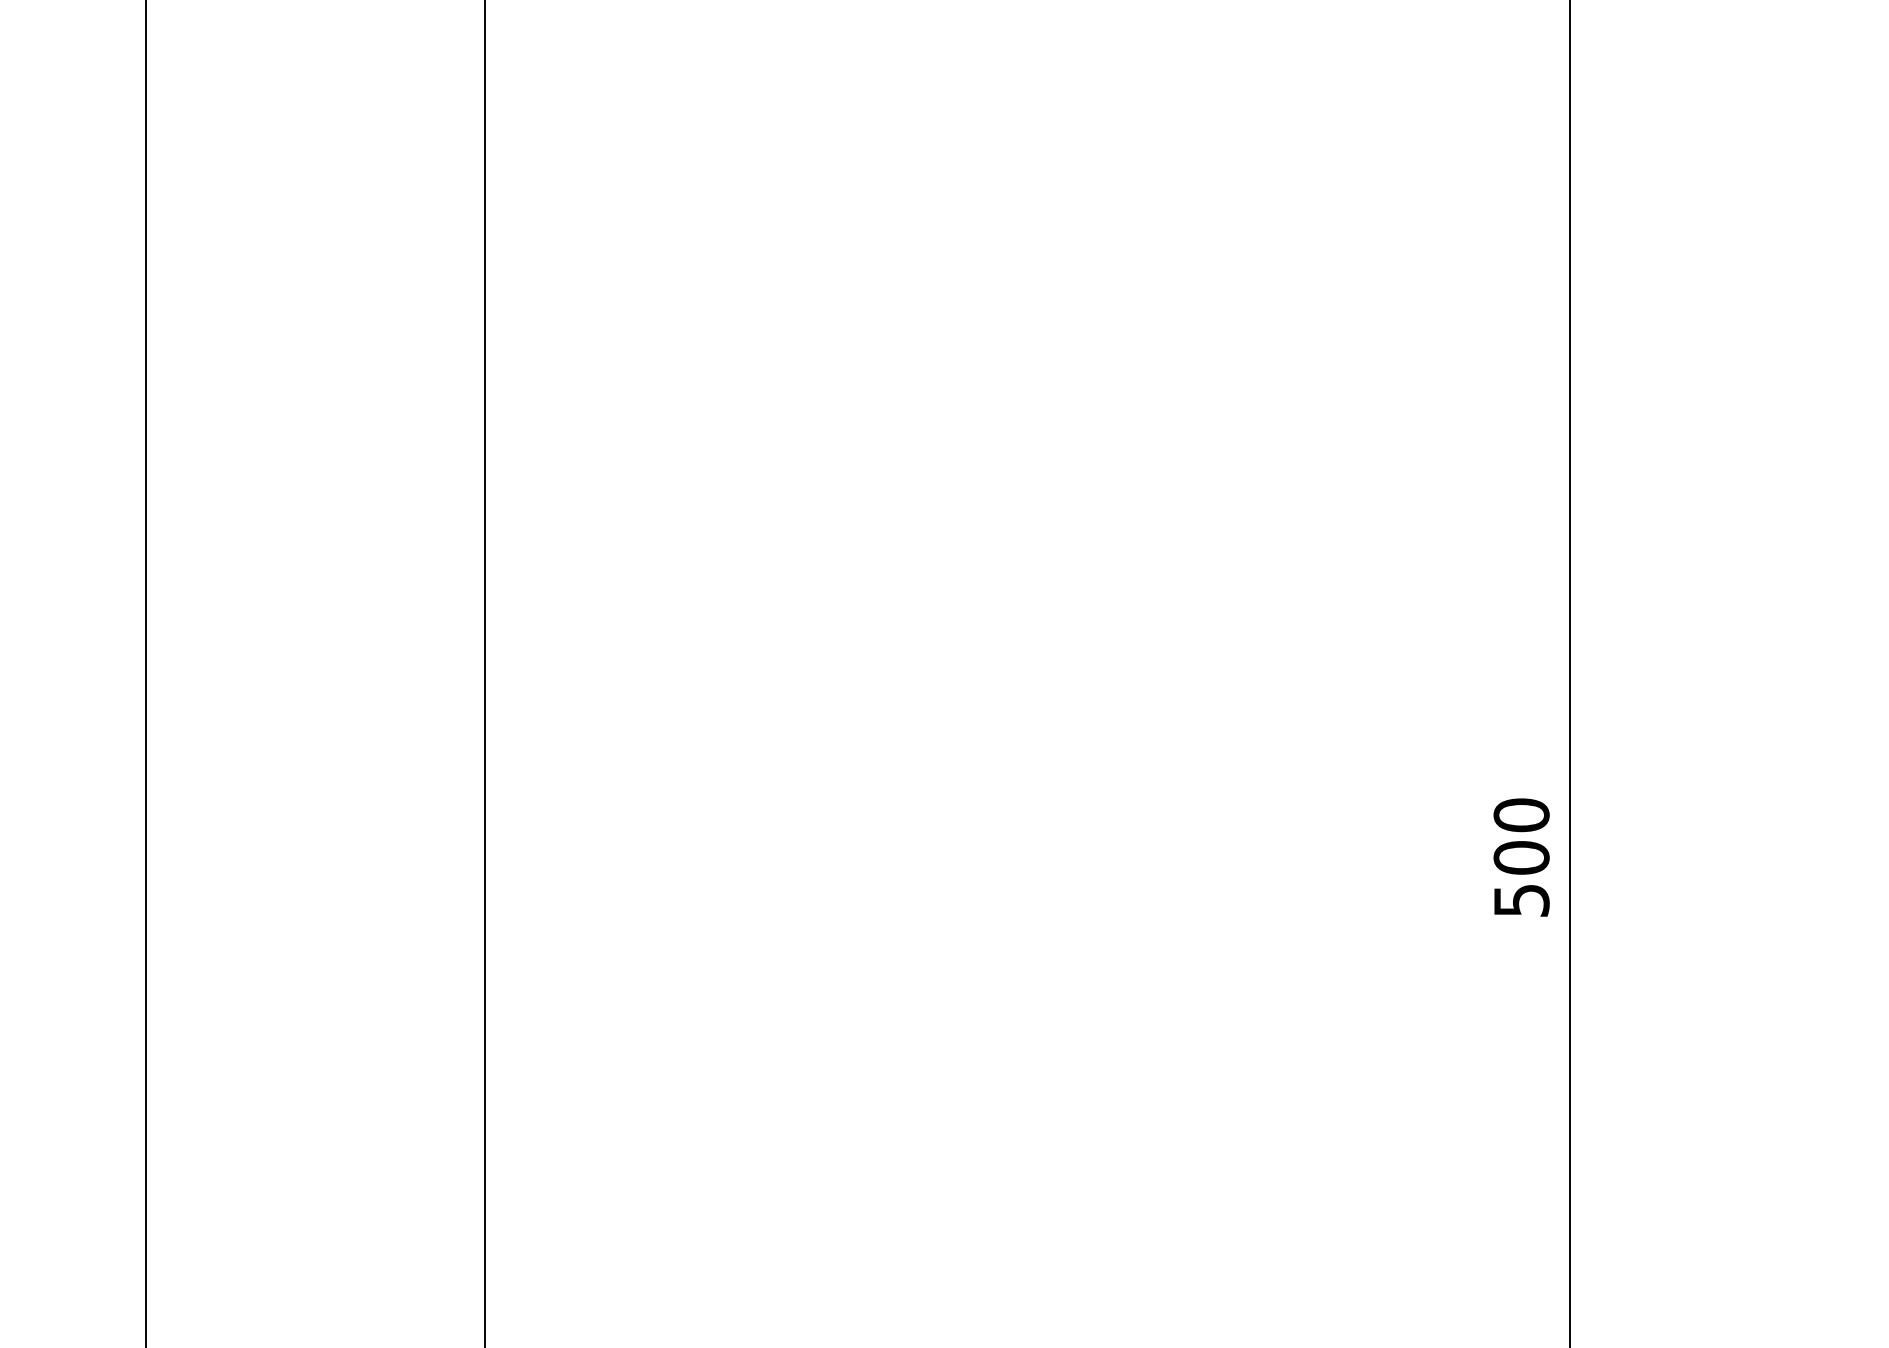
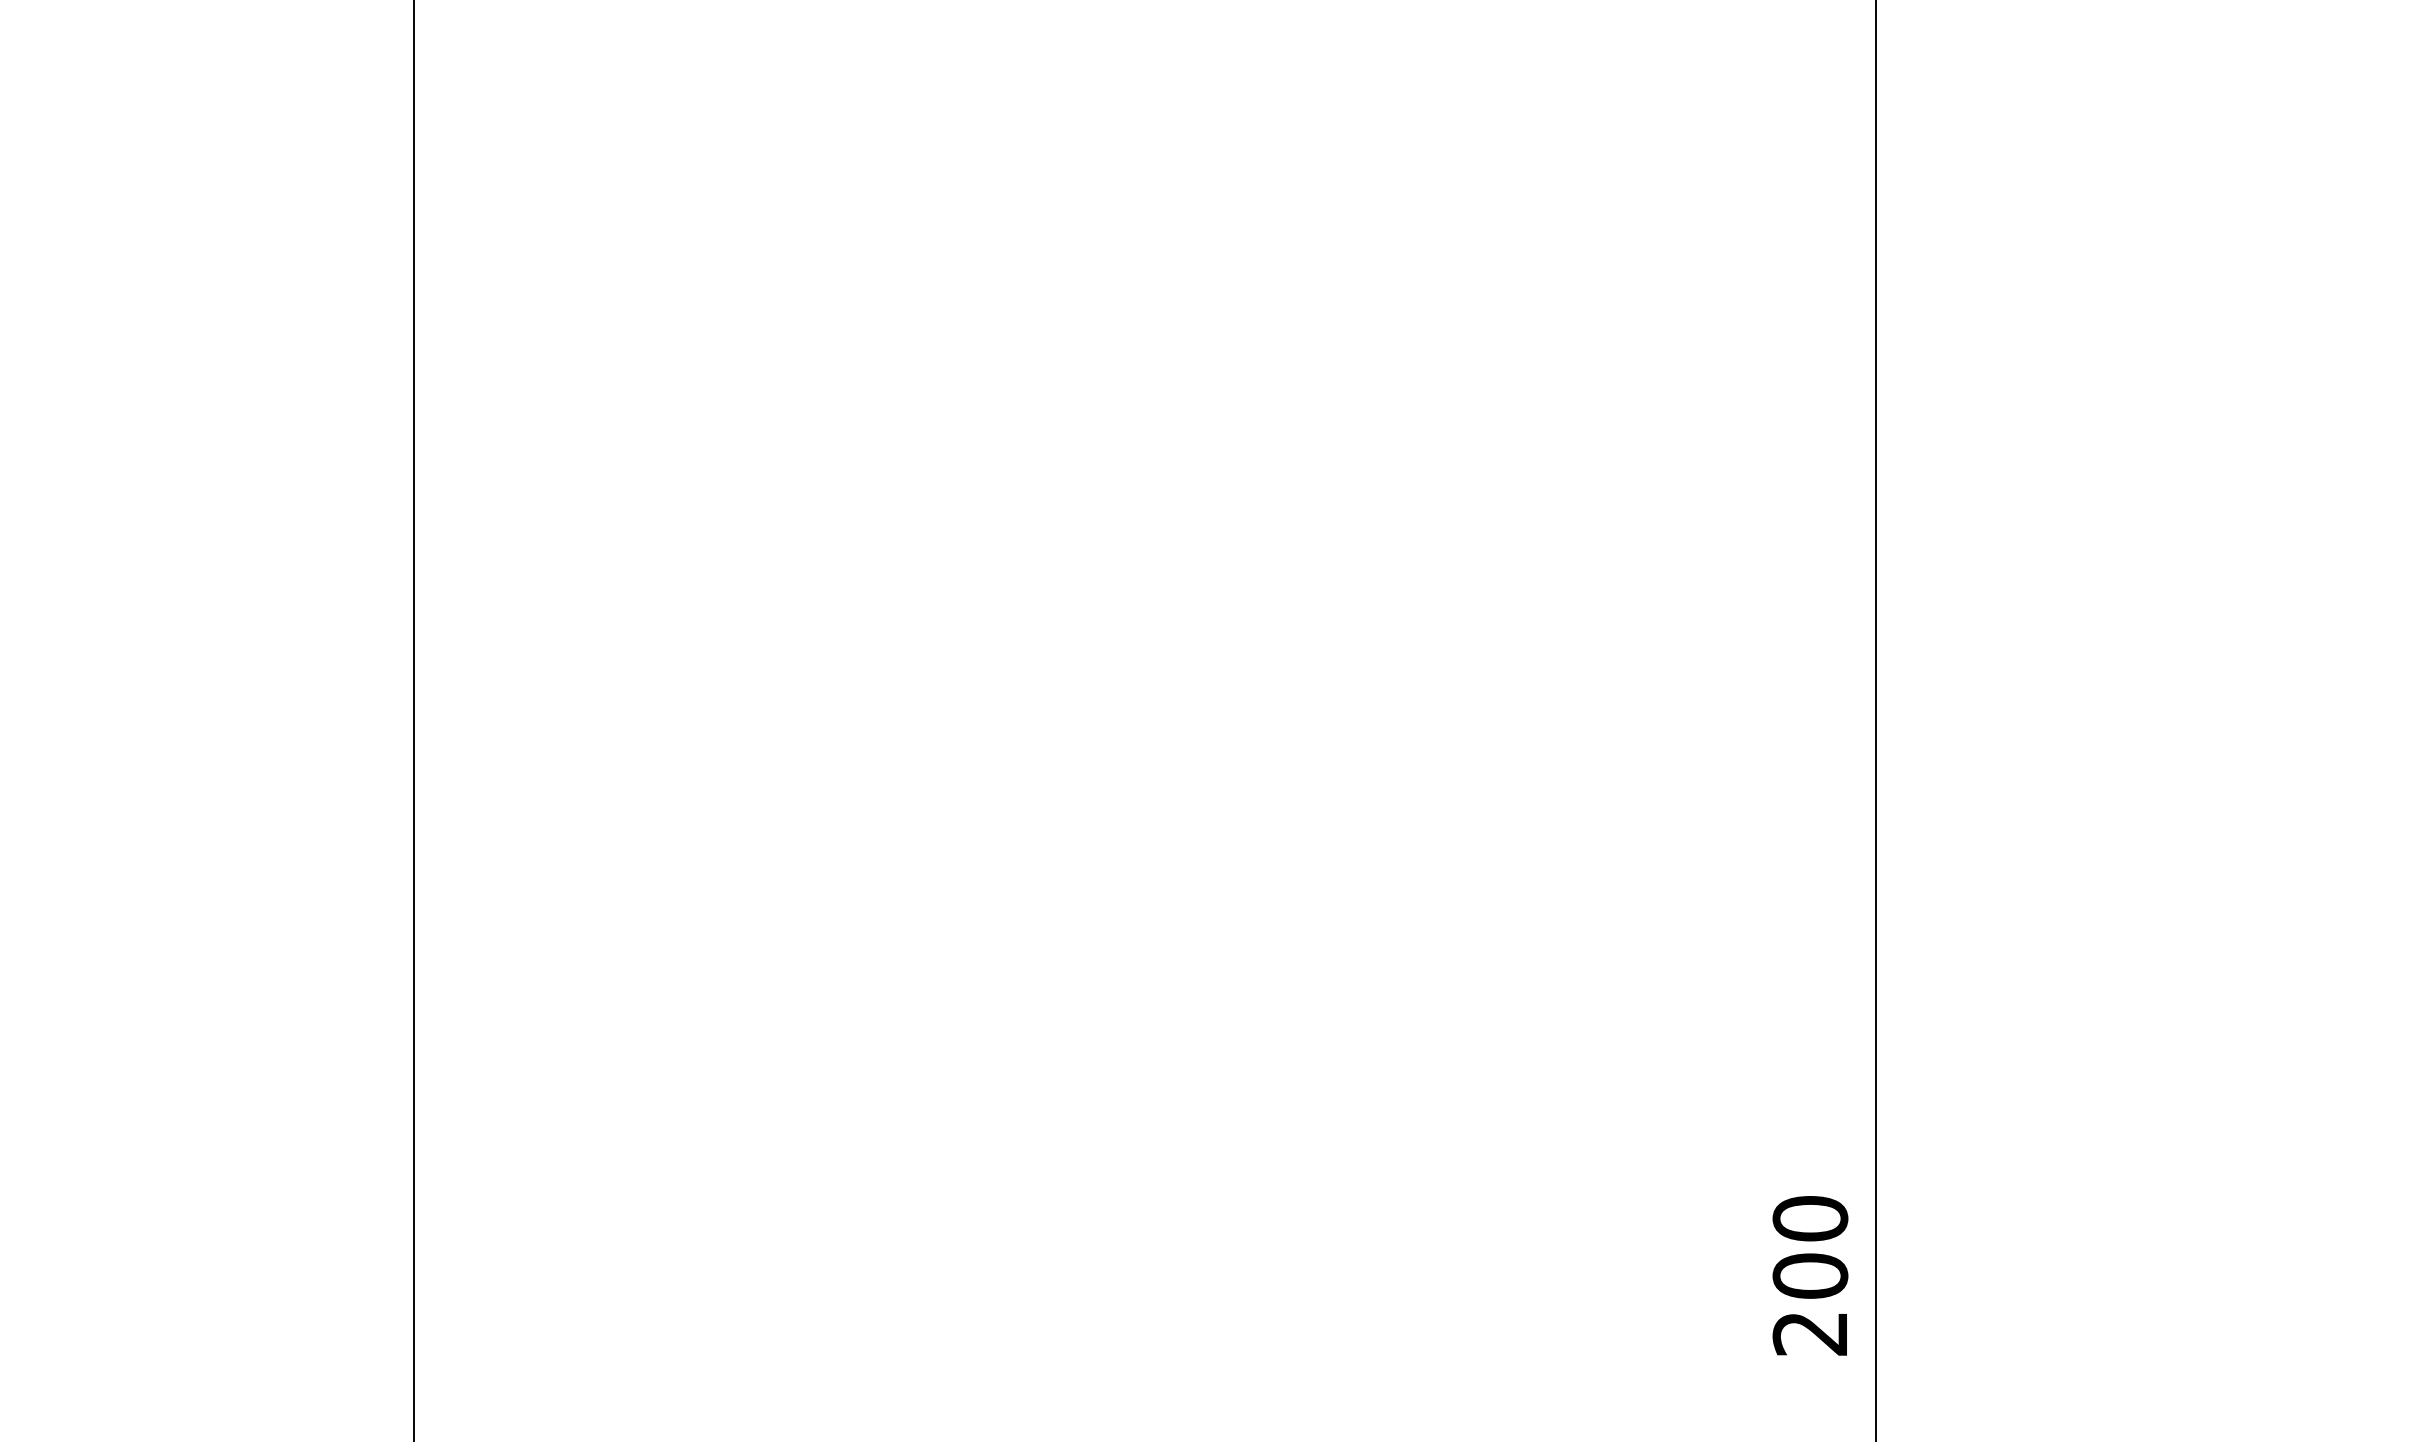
text: (1521, 900) -> (1810, 1333), 500 -> 200

